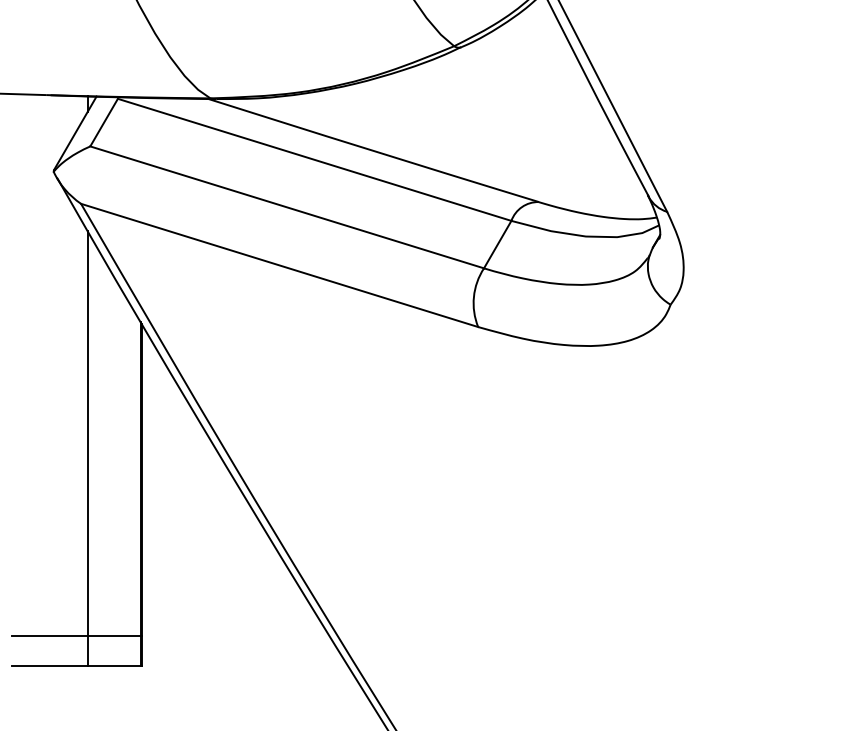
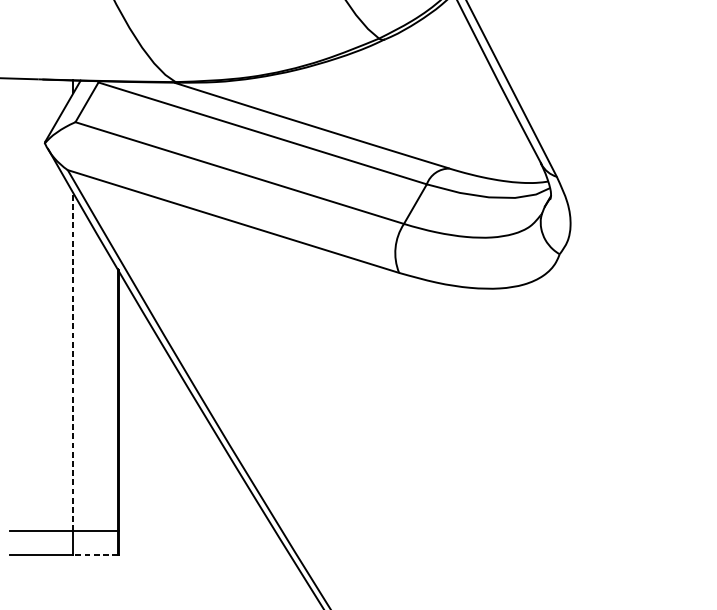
line: (87, 433) -> (73, 361), solid -> dashed
line: (114, 665) -> (95, 555), solid -> dashed

